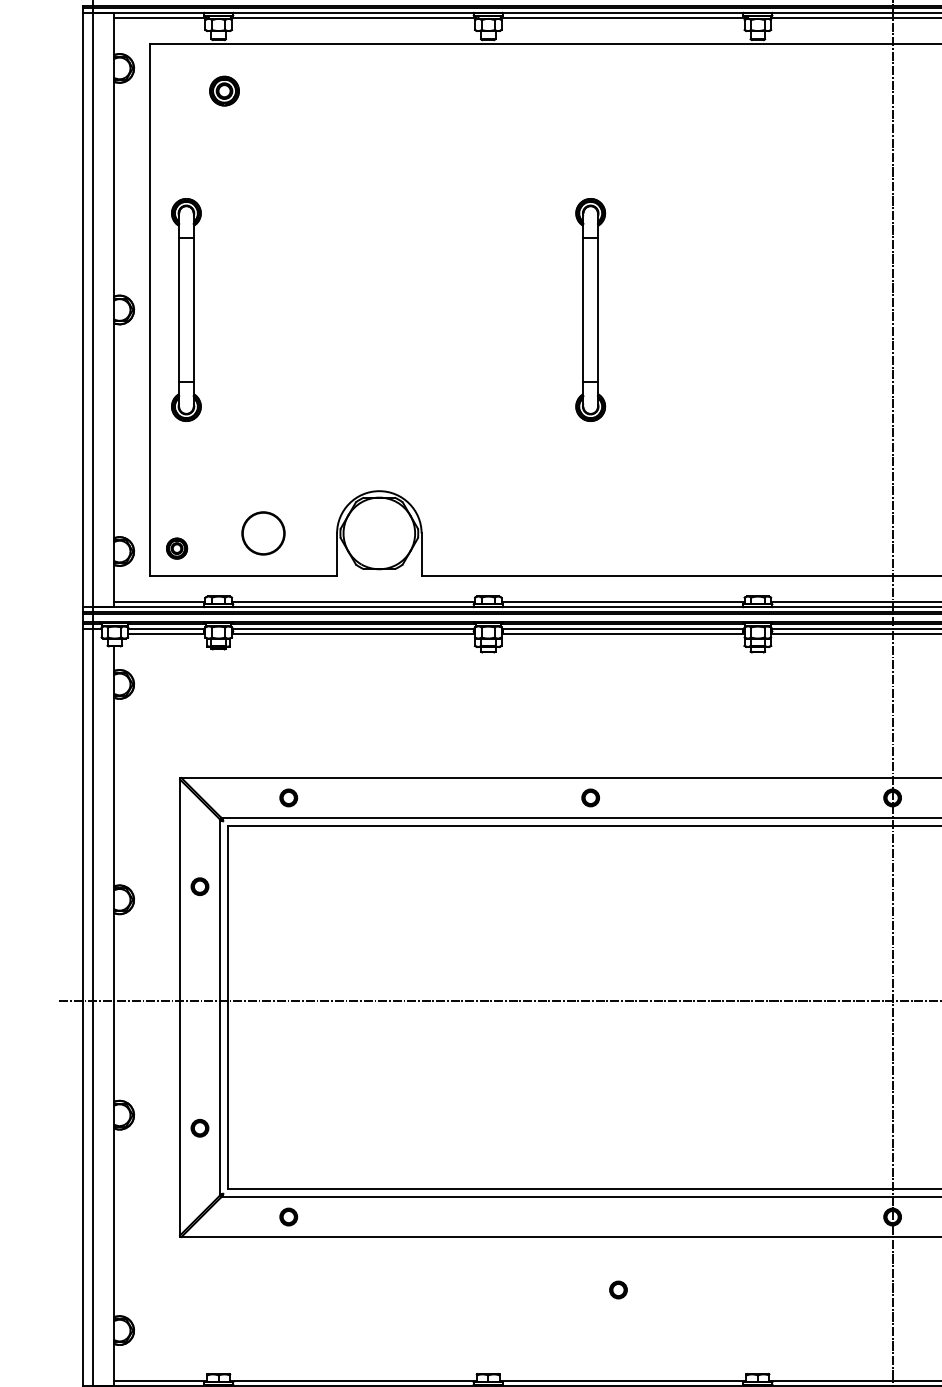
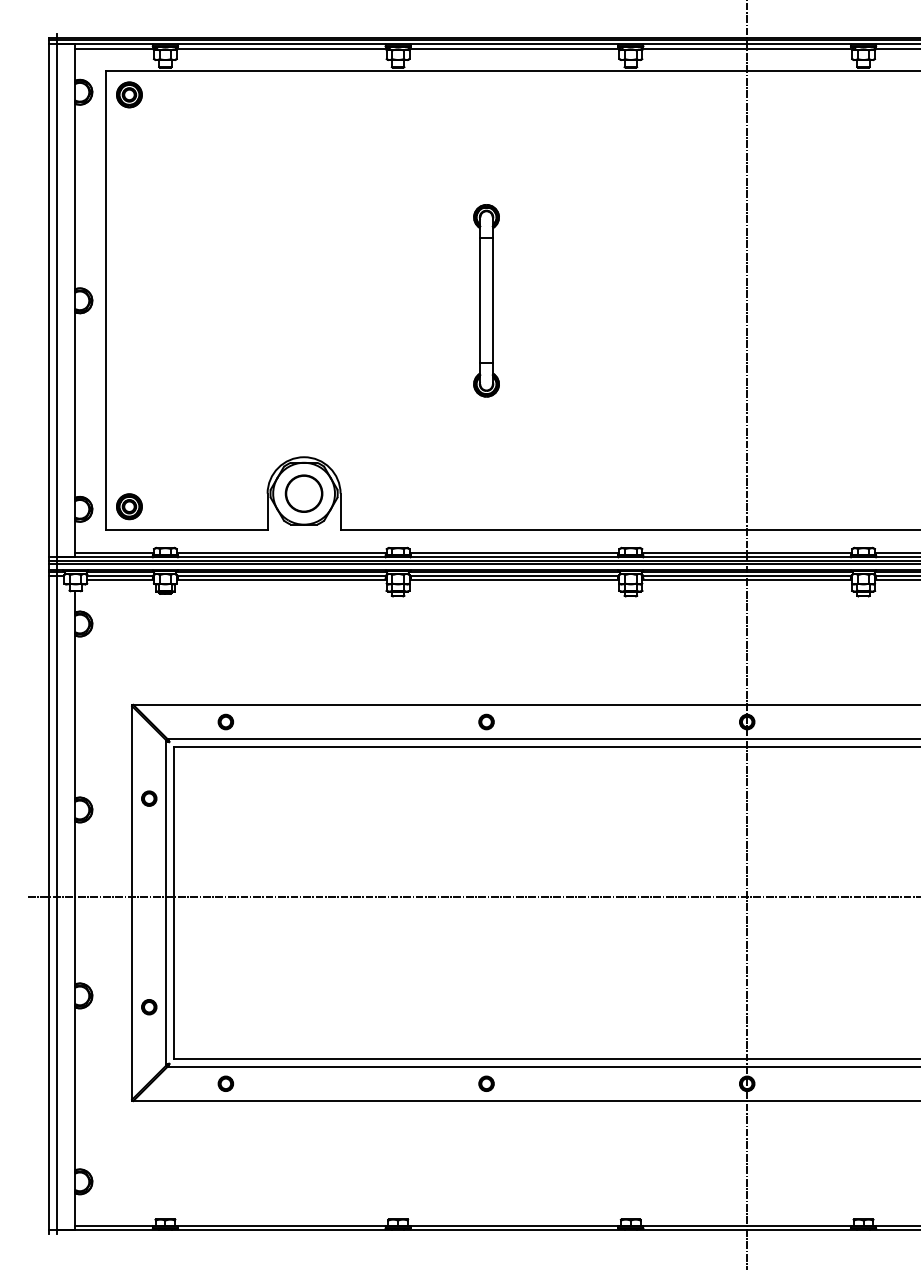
part: (224, 90) -> (129, 94), moved
part: (186, 309) -> (137, 300), removed
part: (262, 533) -> (303, 493), moved
part: (177, 548) -> (129, 506), size x1.43
part: (618, 1289) -> (486, 1083), moved

